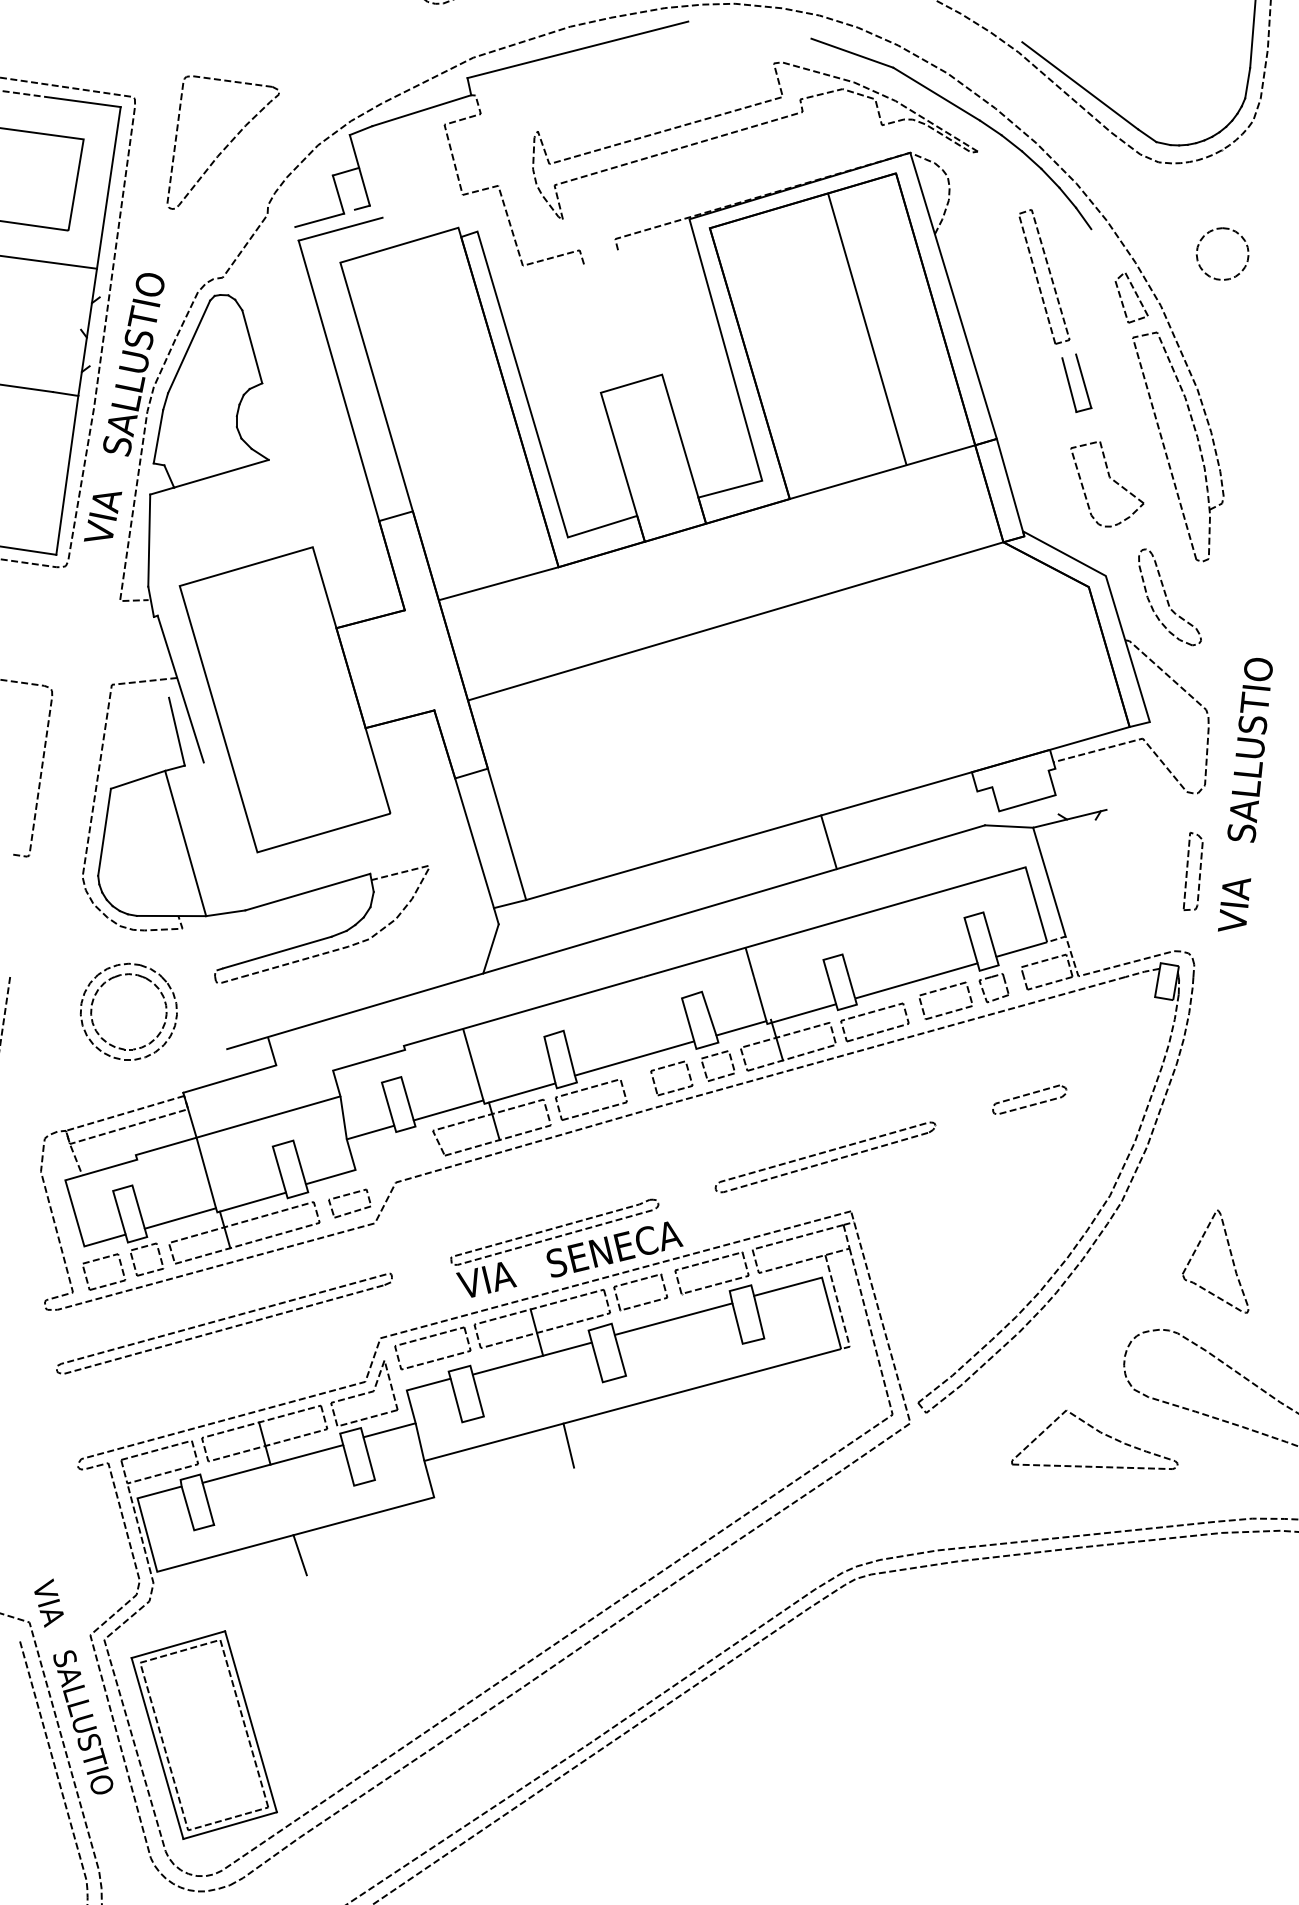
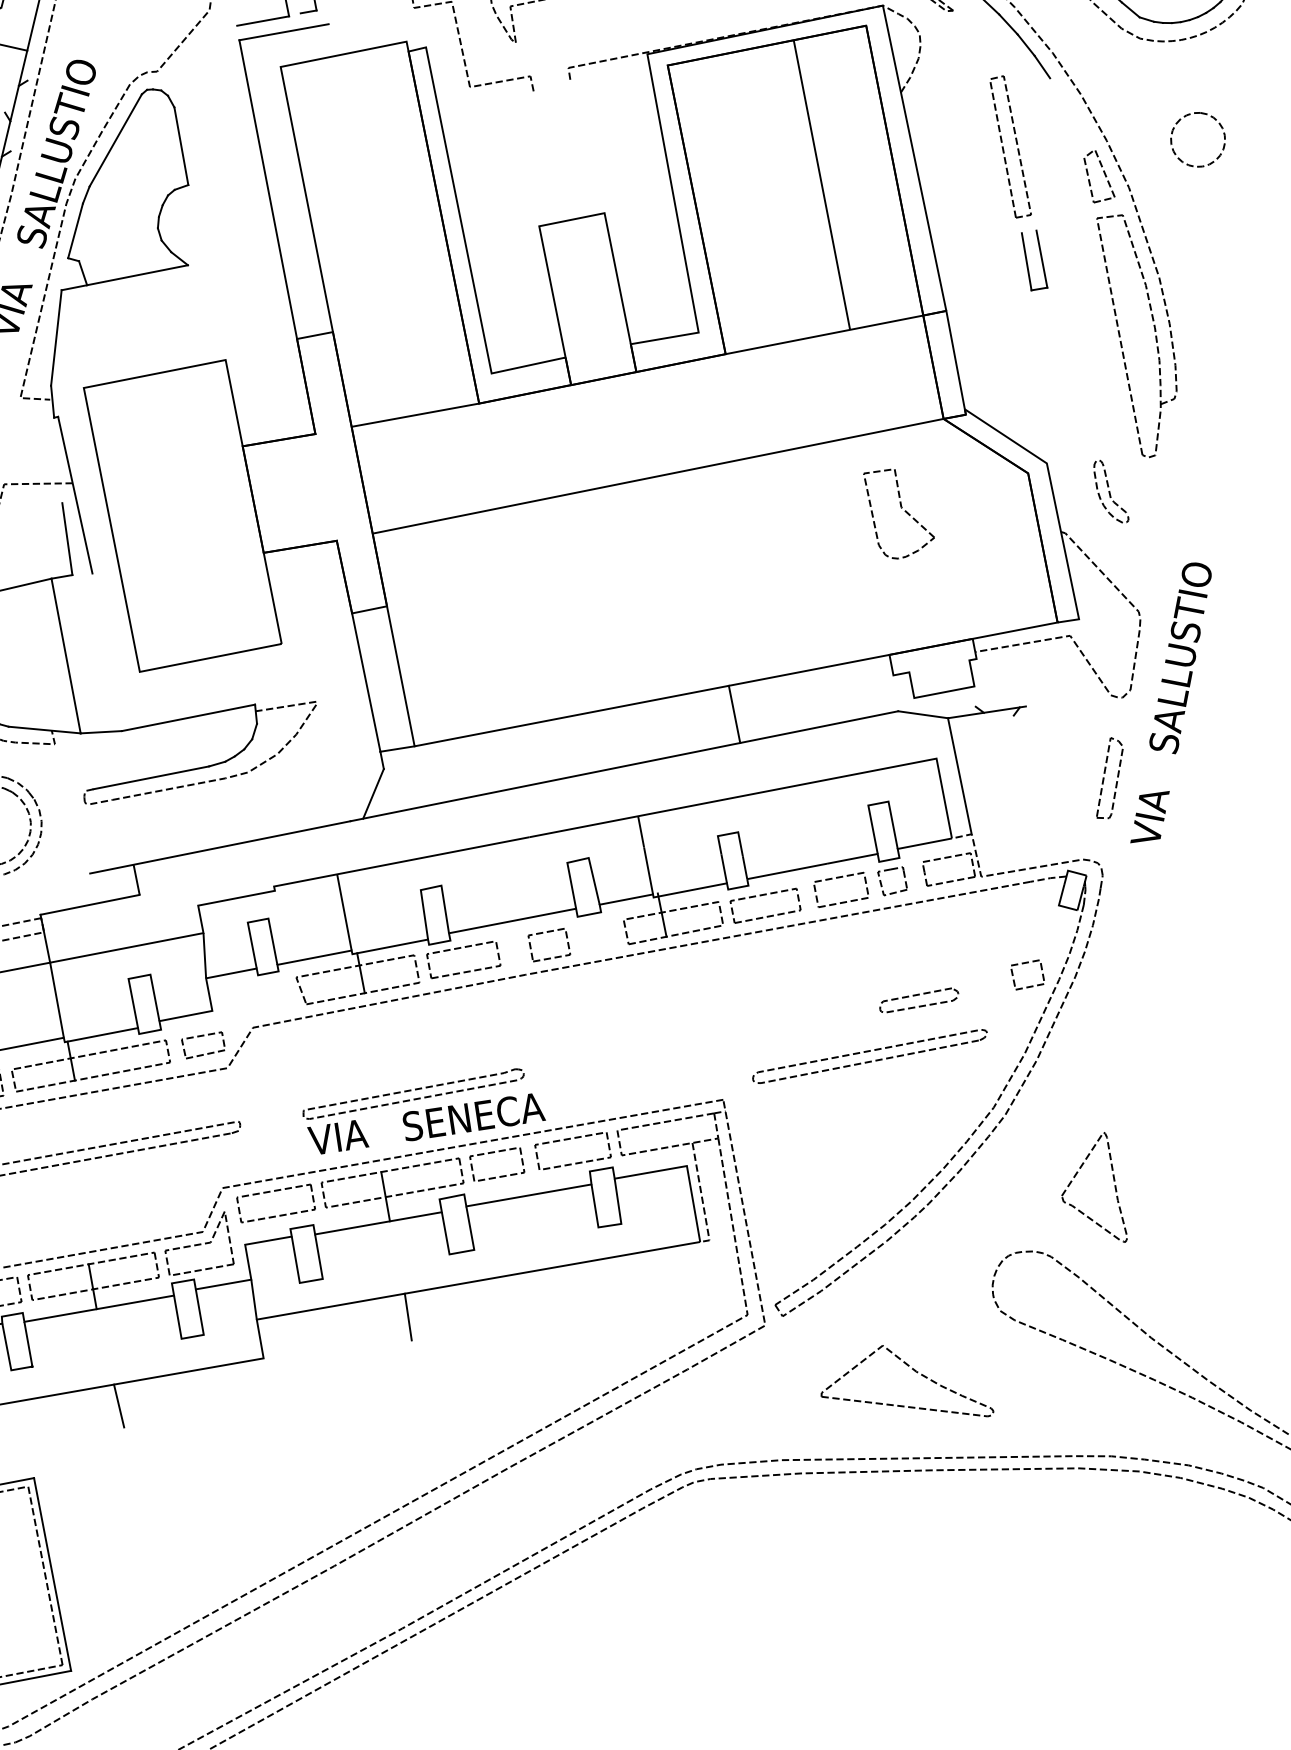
line: (1083, 218) -> (1056, 89), removed
part: (1109, 478) -> (901, 508), moved
part: (1169, 597) -> (1110, 491), size x0.6
part: (713, 1056) -> (1023, 964), moved
part: (825, 1157) -> (870, 1056), moved
part: (1098, 1432) -> (914, 1371), moved

